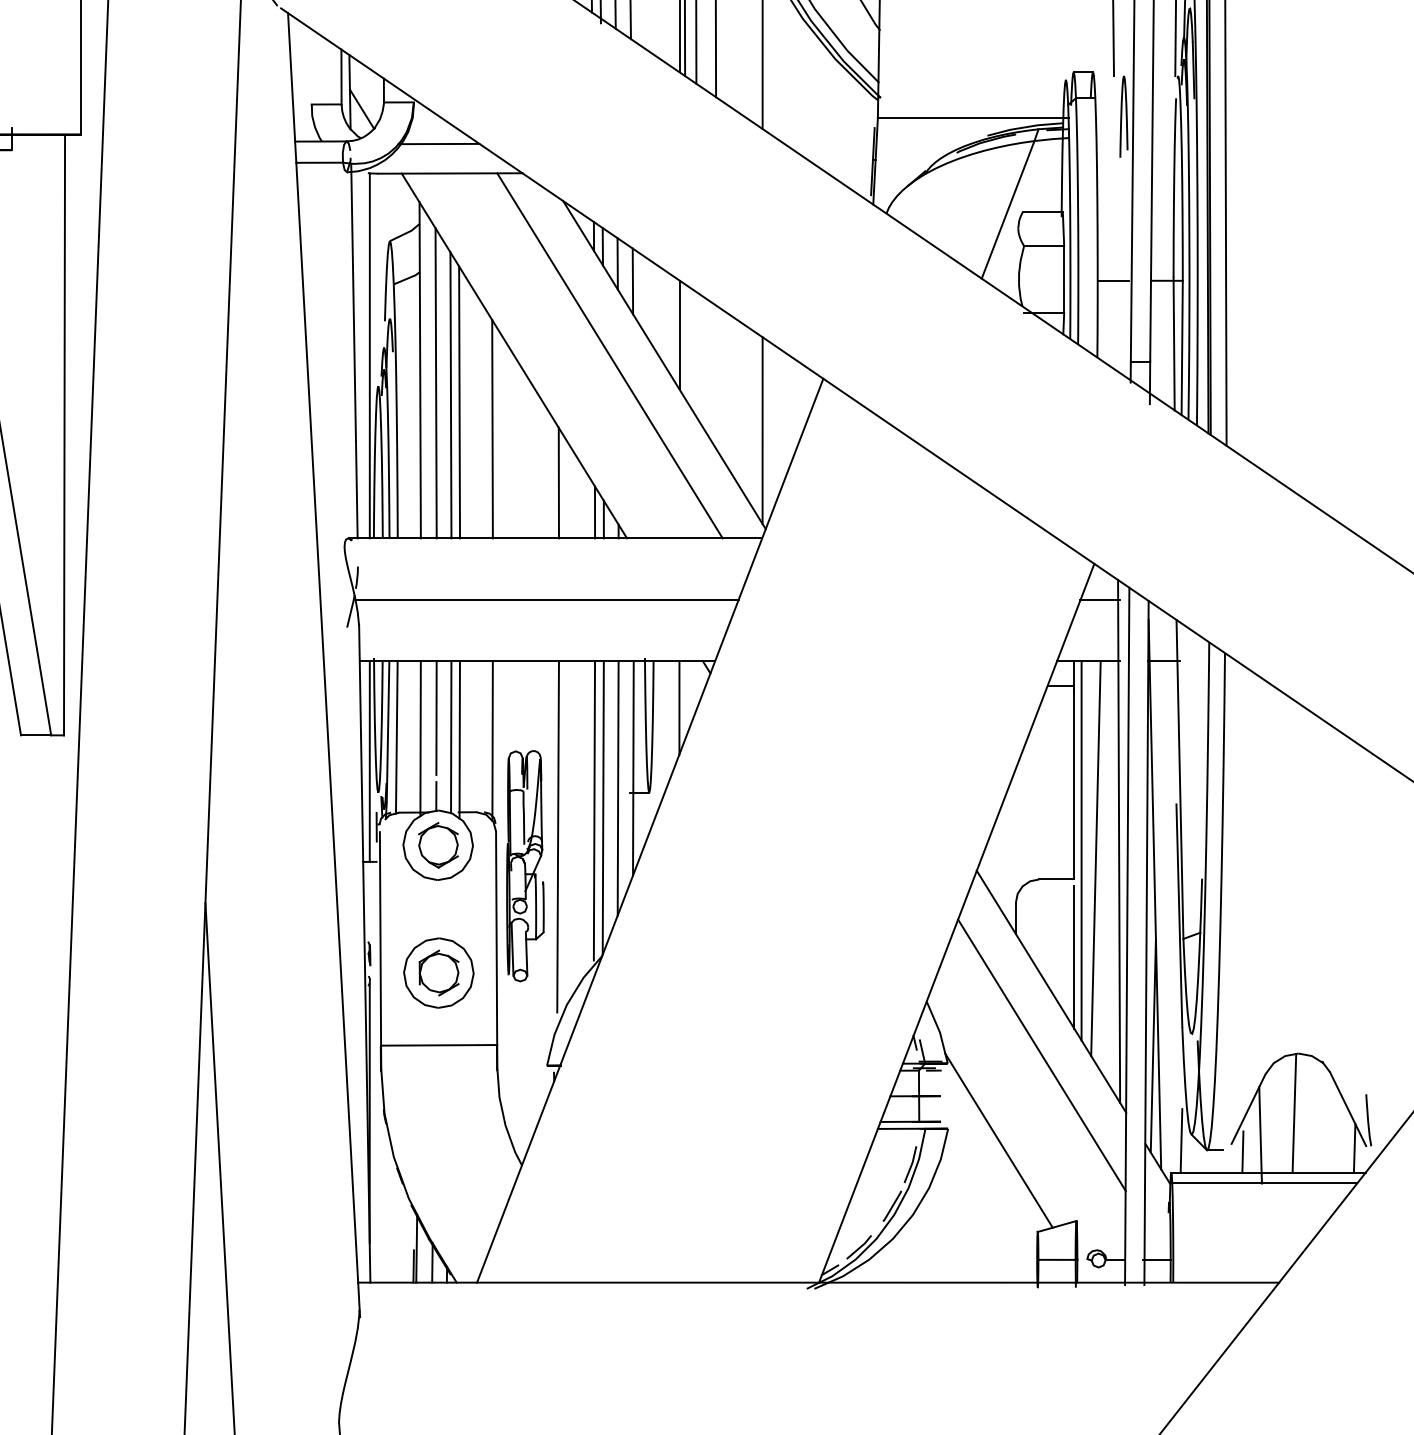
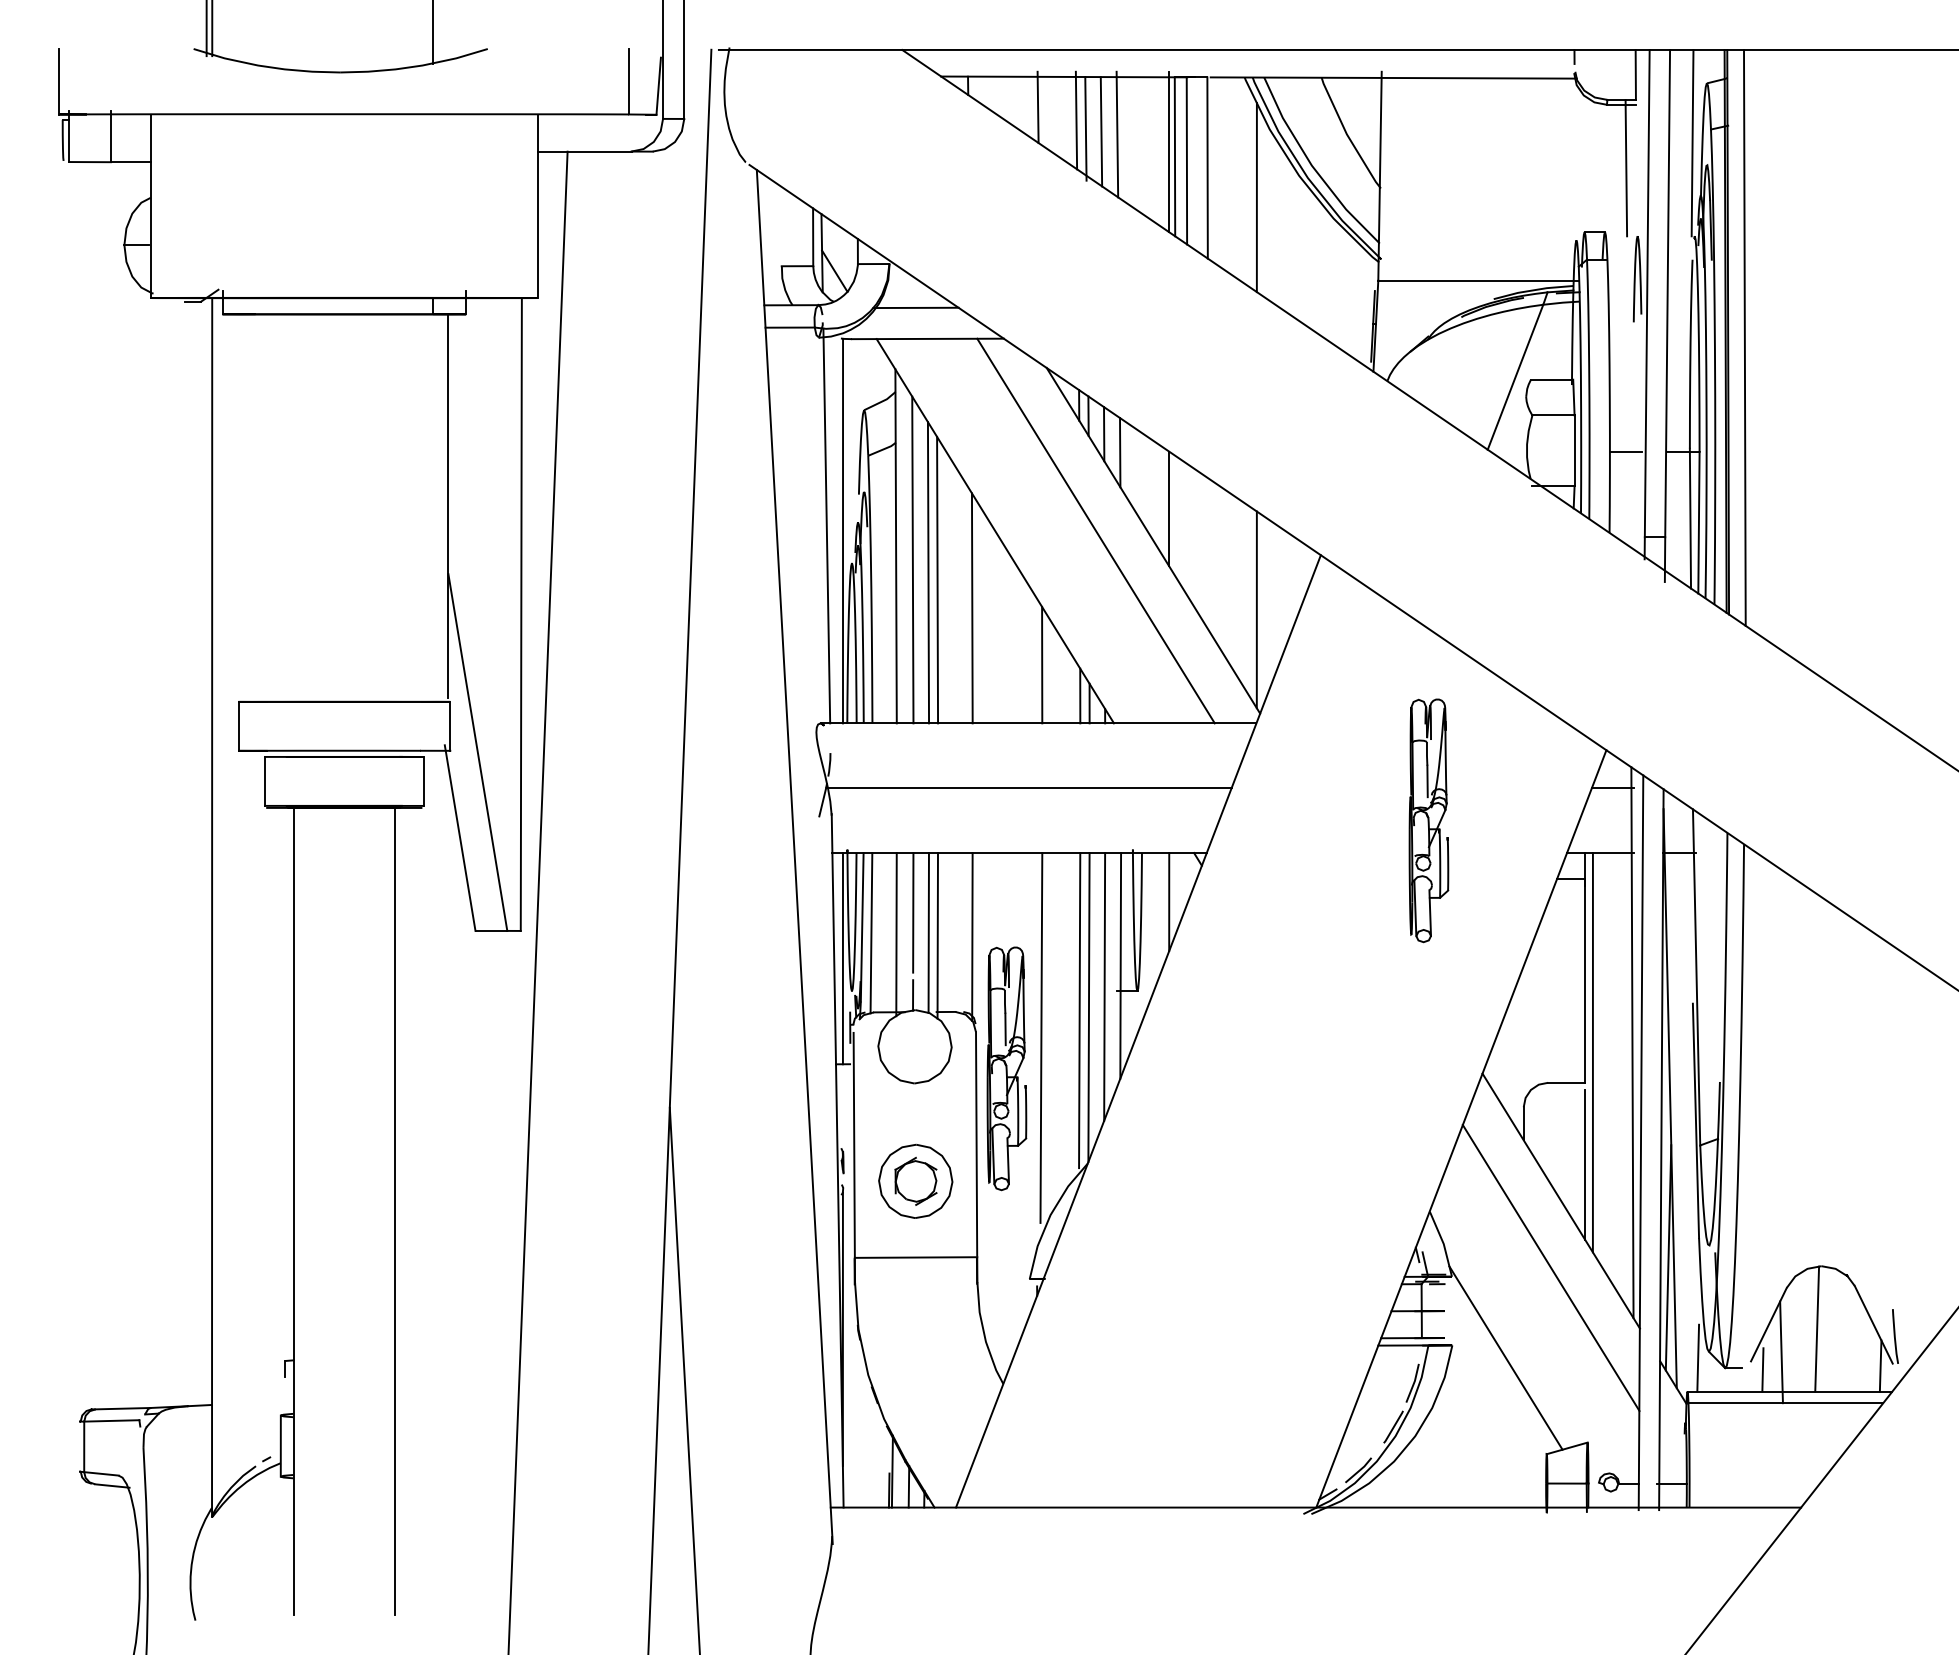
part: (925, 630) -> (1428, 820), added
part: (437, 845) -> (914, 1046), removed
line: (1096, 858) -> (1608, 1060), removed

